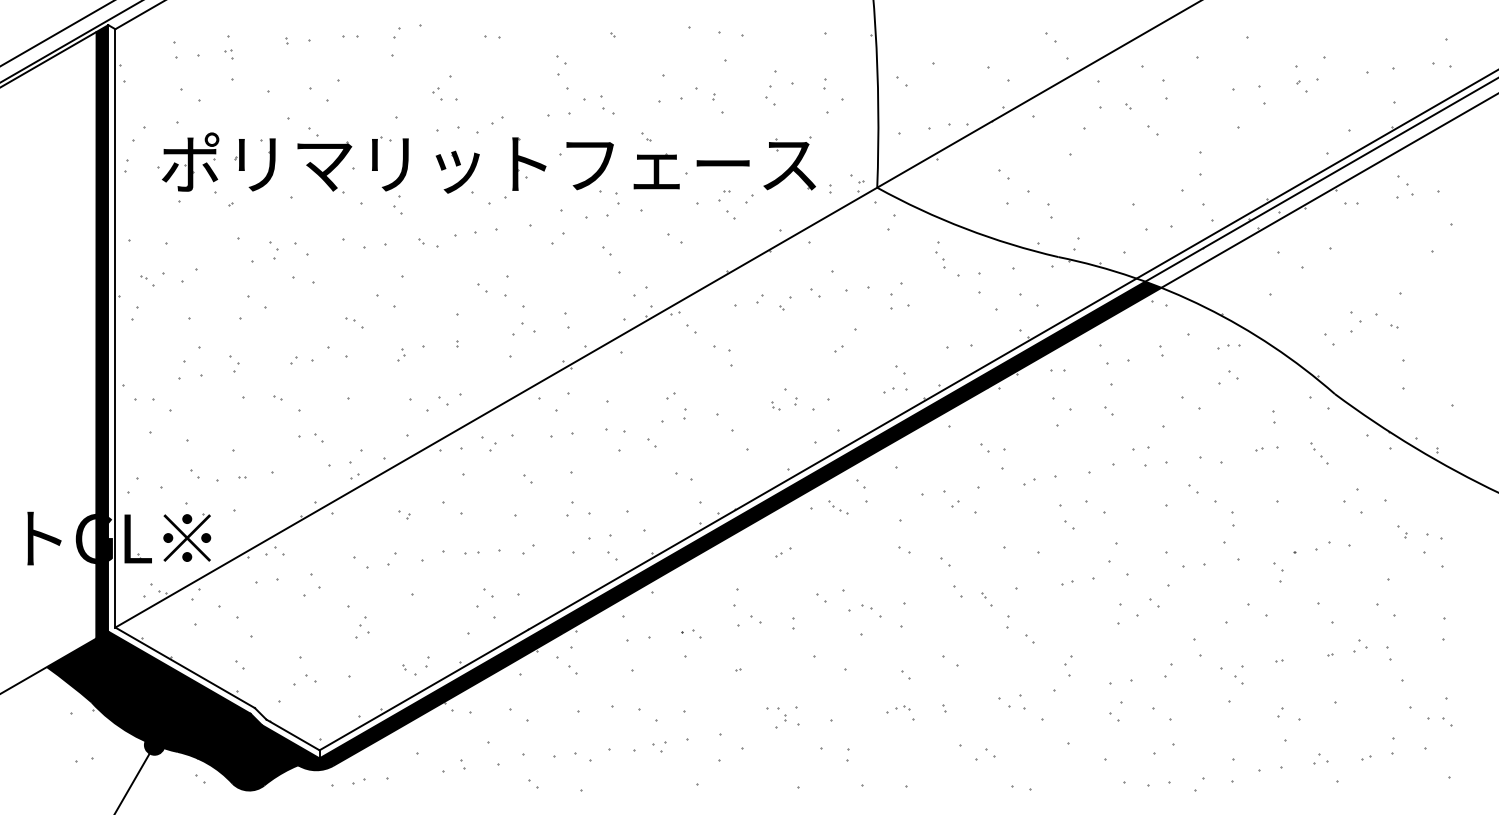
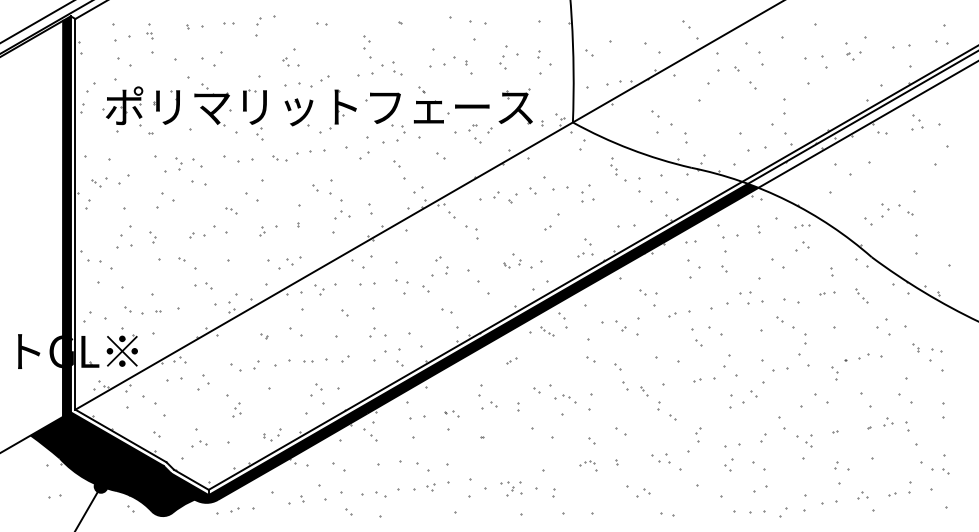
part: (175, 49) -> (114, 32), size x1.6
part: (783, 717) -> (511, 488), moved

